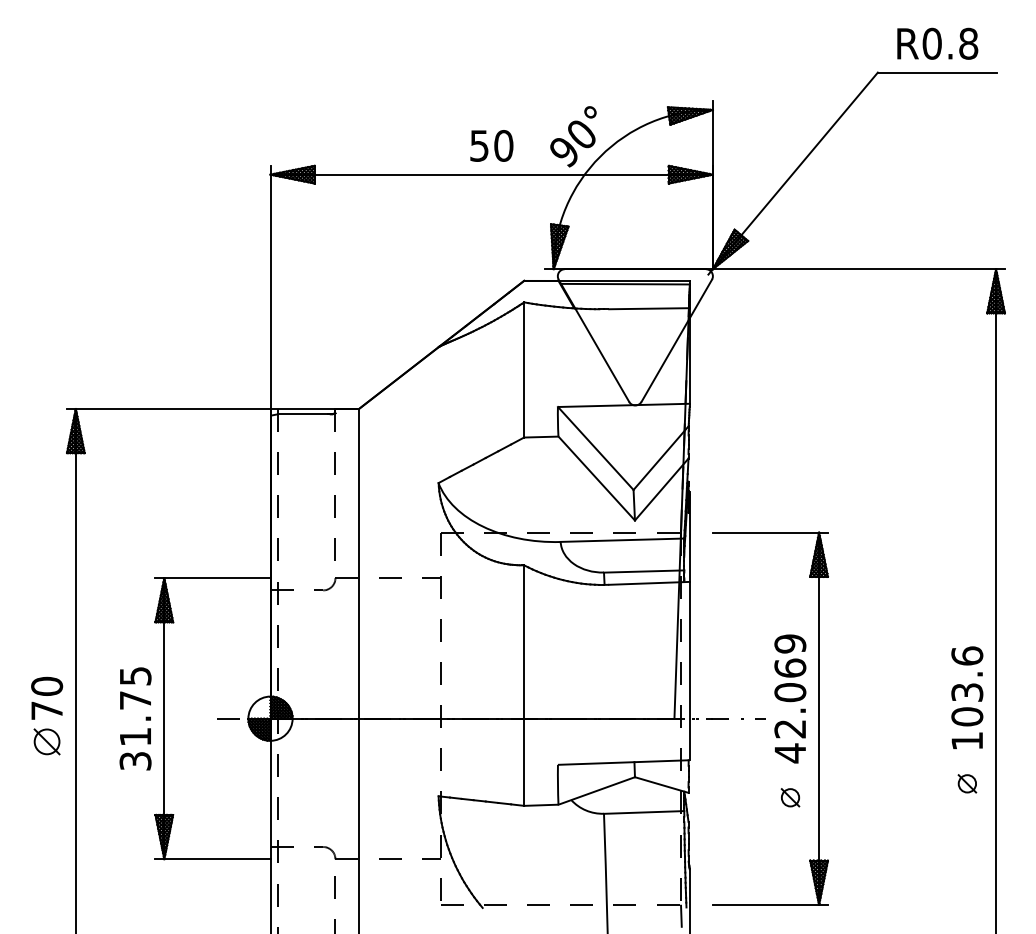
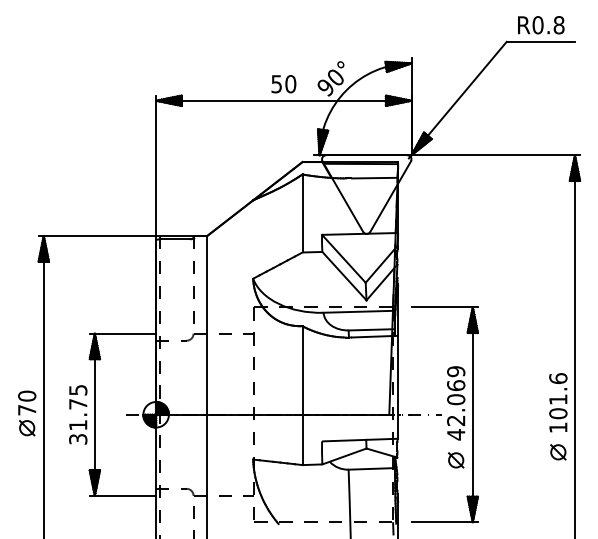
text: (967, 692) -> (558, 399), 103.6 -> 101.6
part: (967, 784) -> (558, 452), size x1.43
part: (790, 797) -> (456, 460), size x1.43

